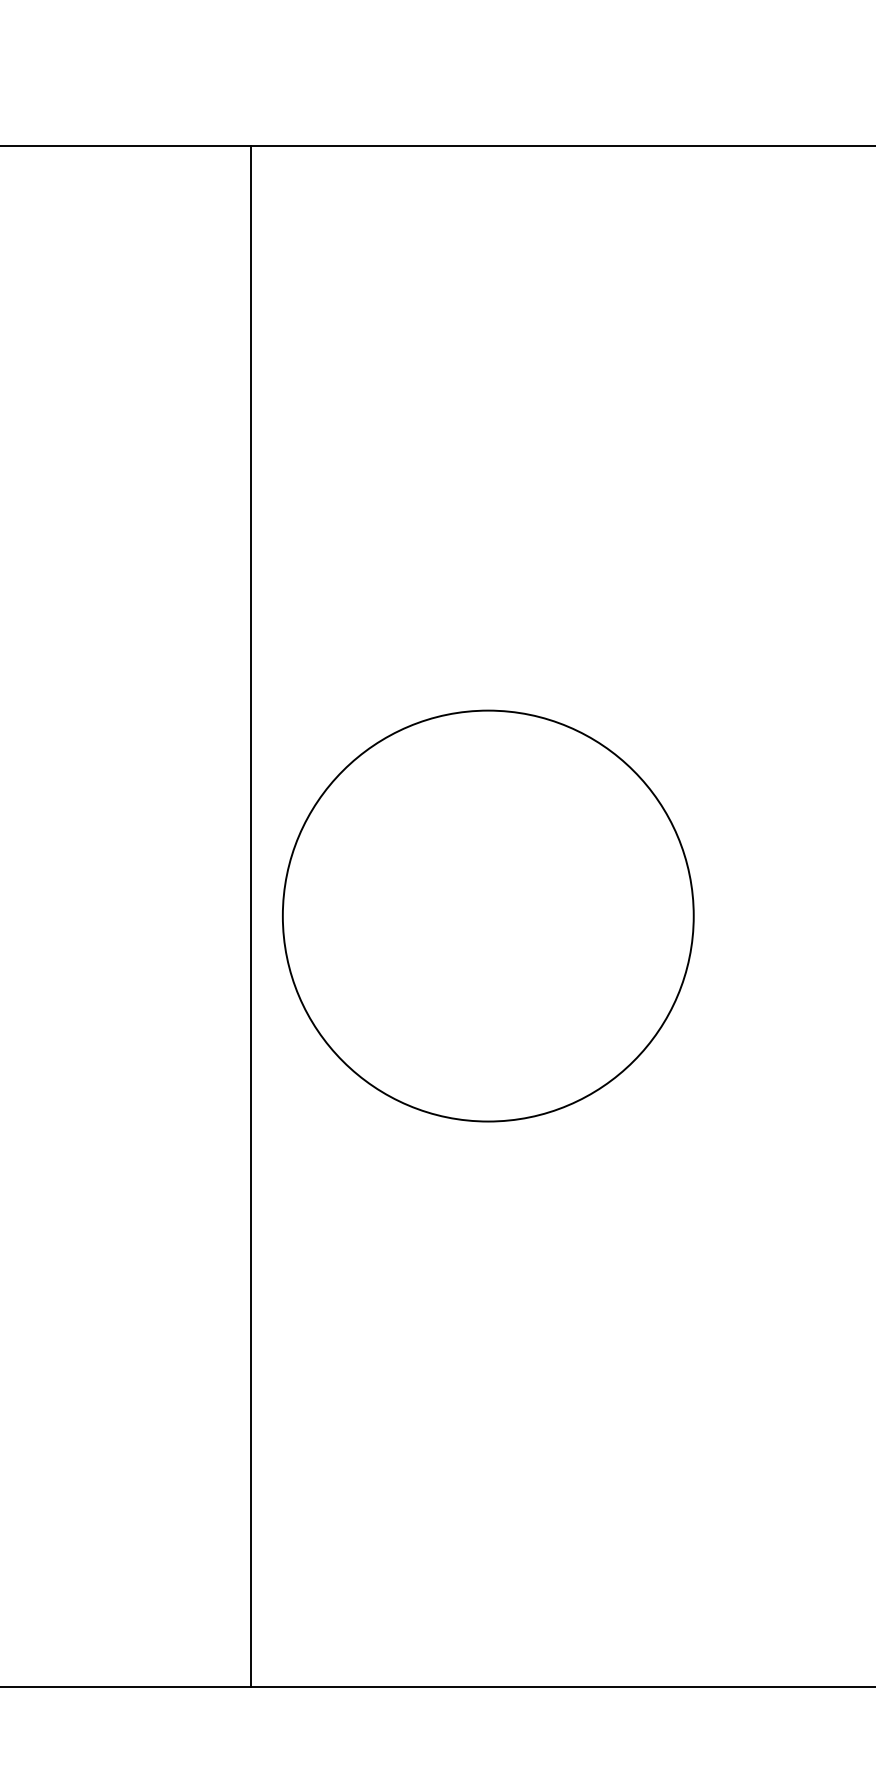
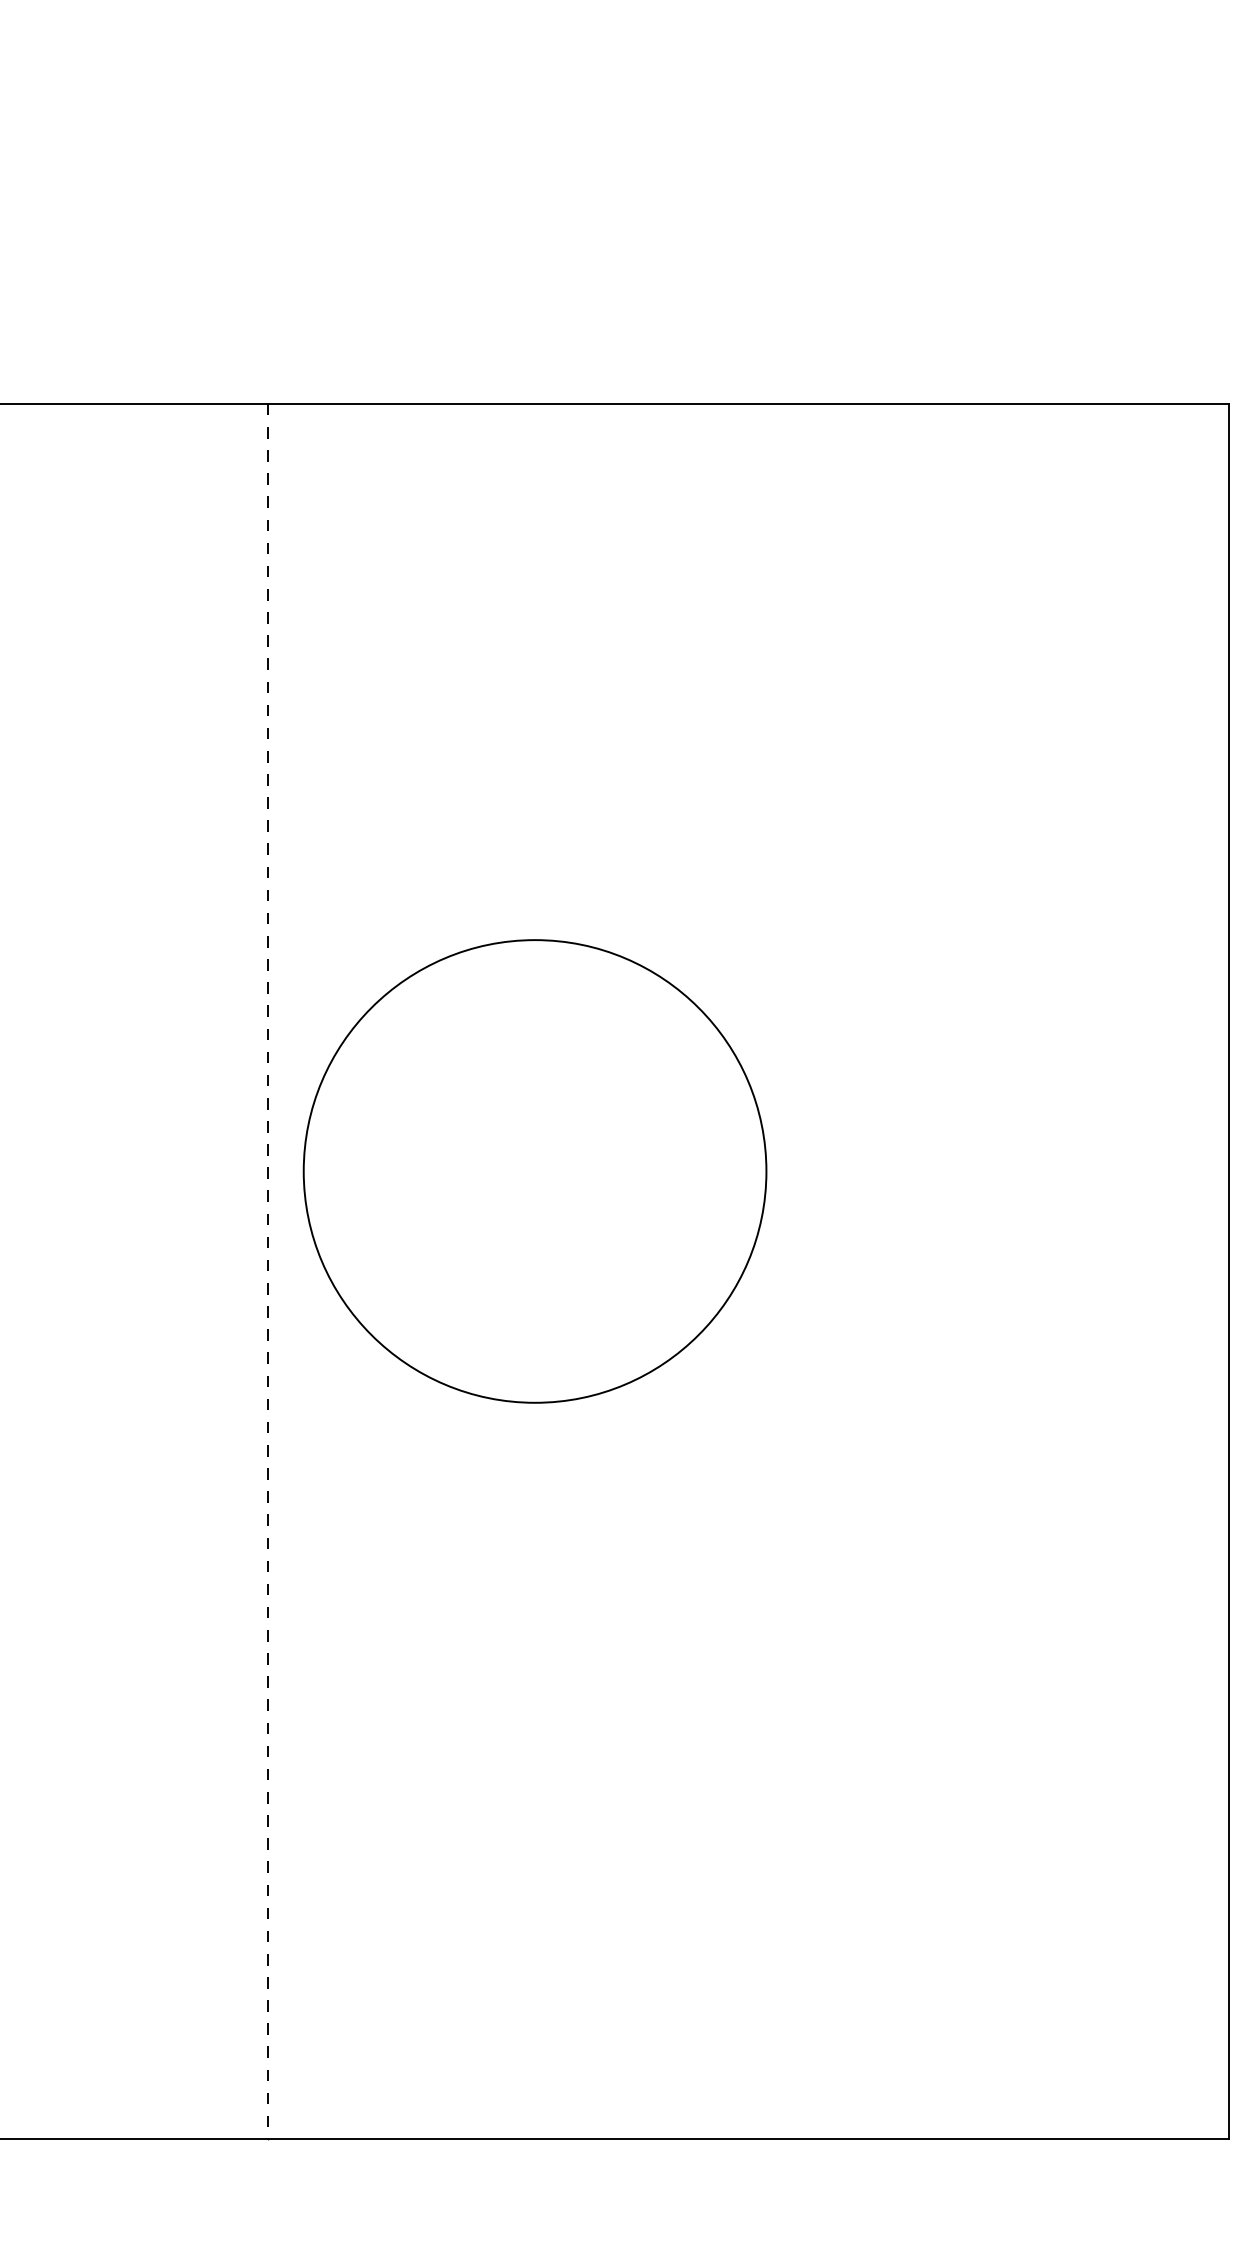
line: (251, 916) -> (268, 1271), solid -> dashed
circle: (487, 916) -> (534, 1171), moved

